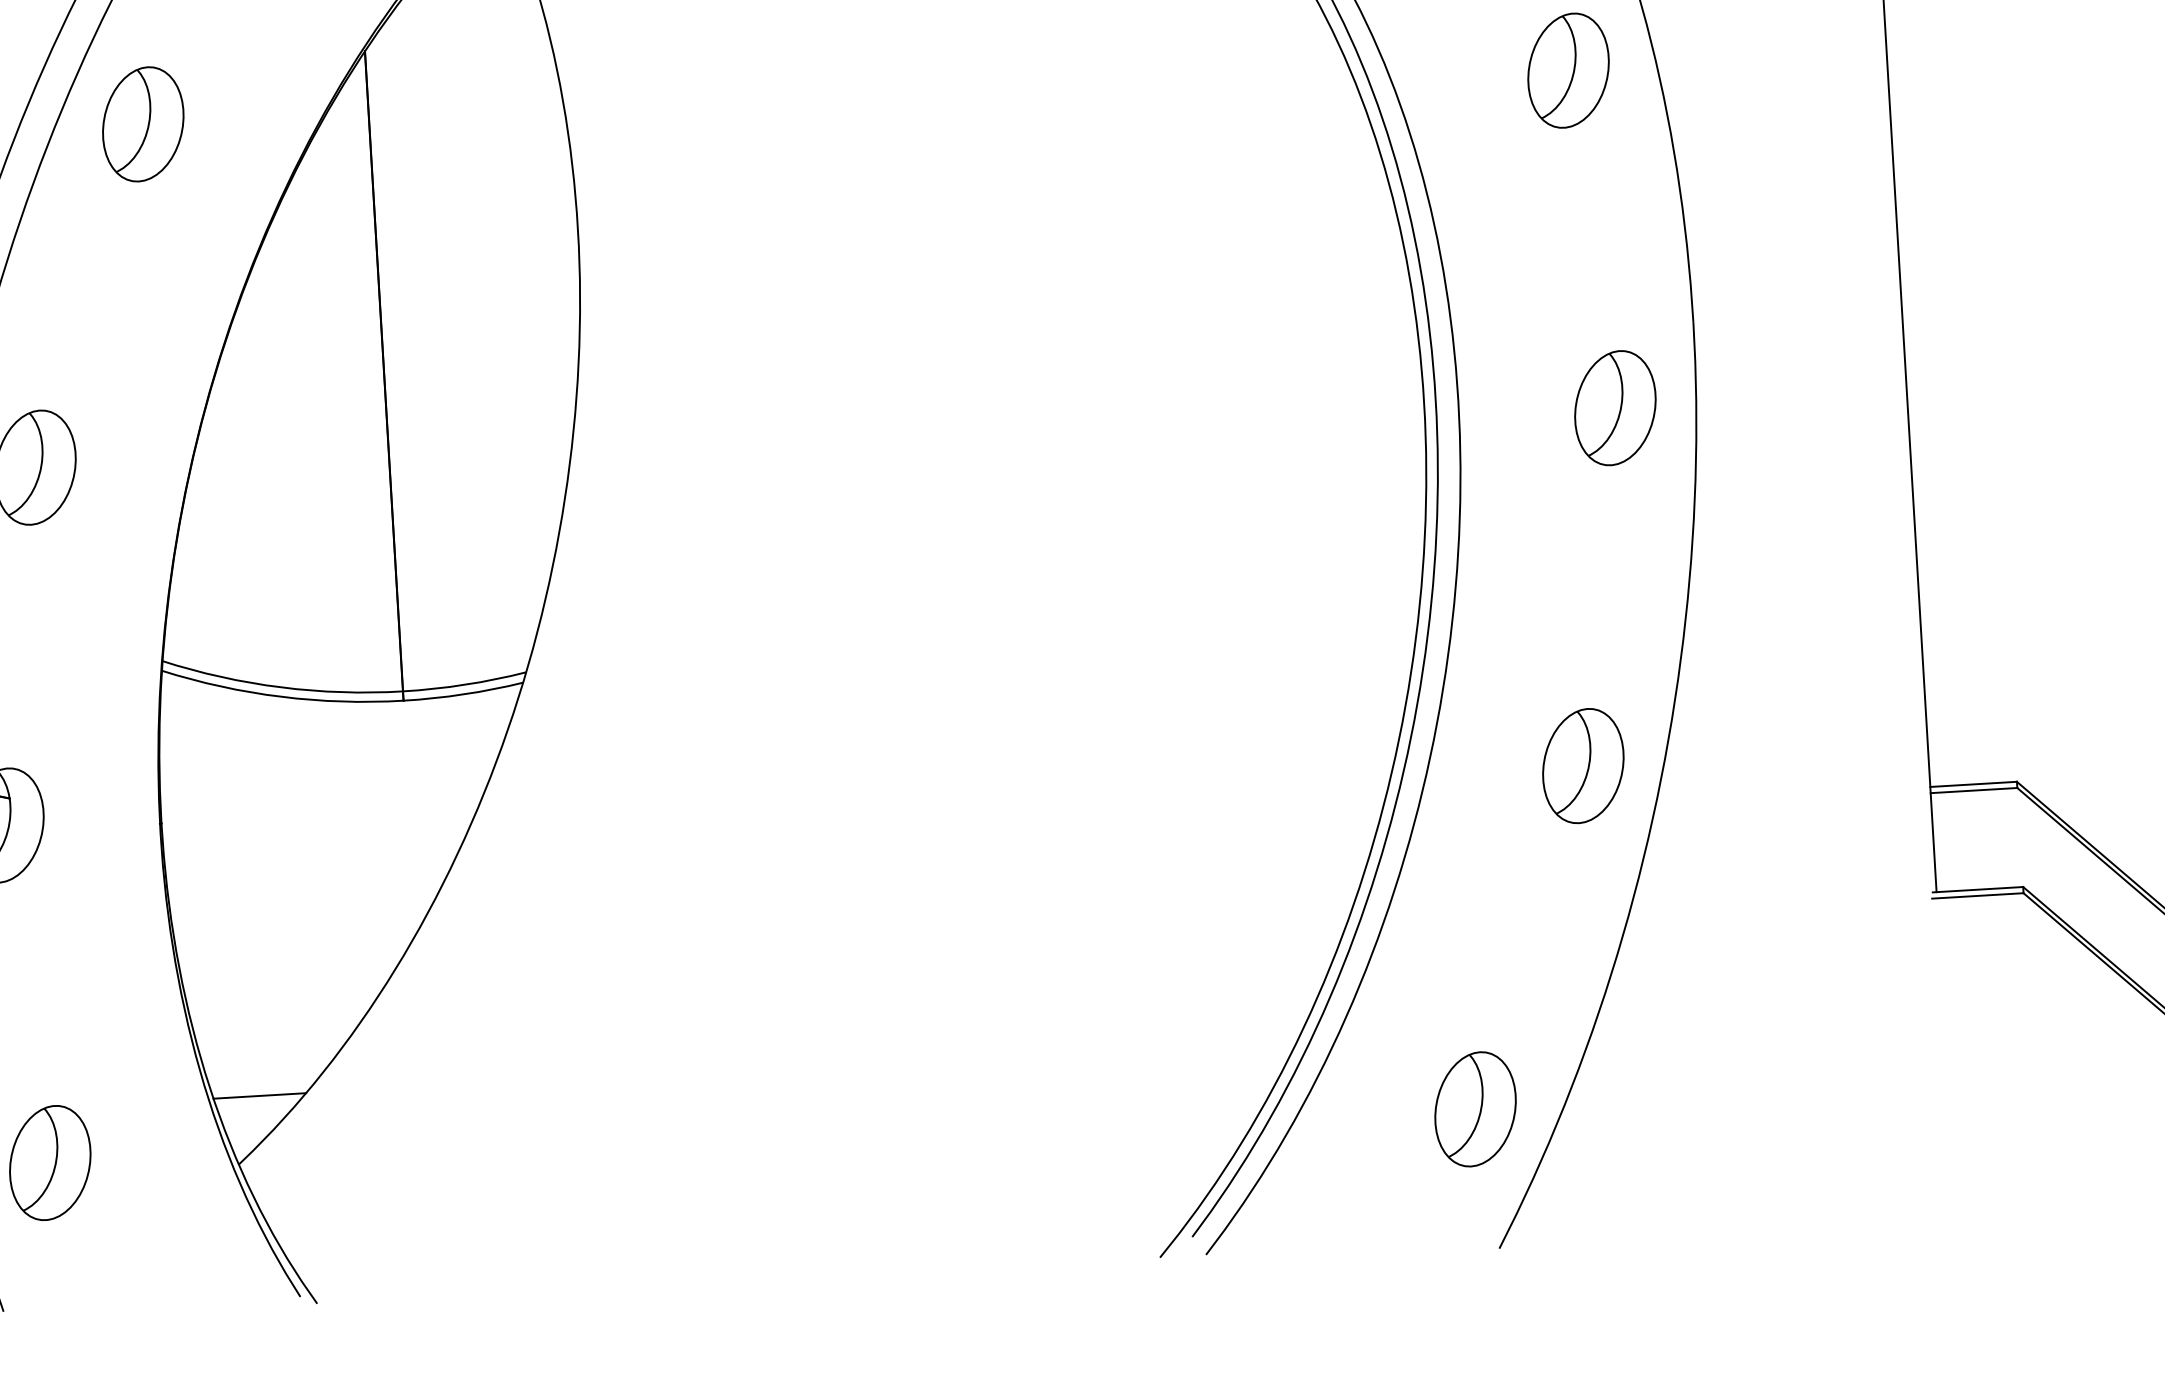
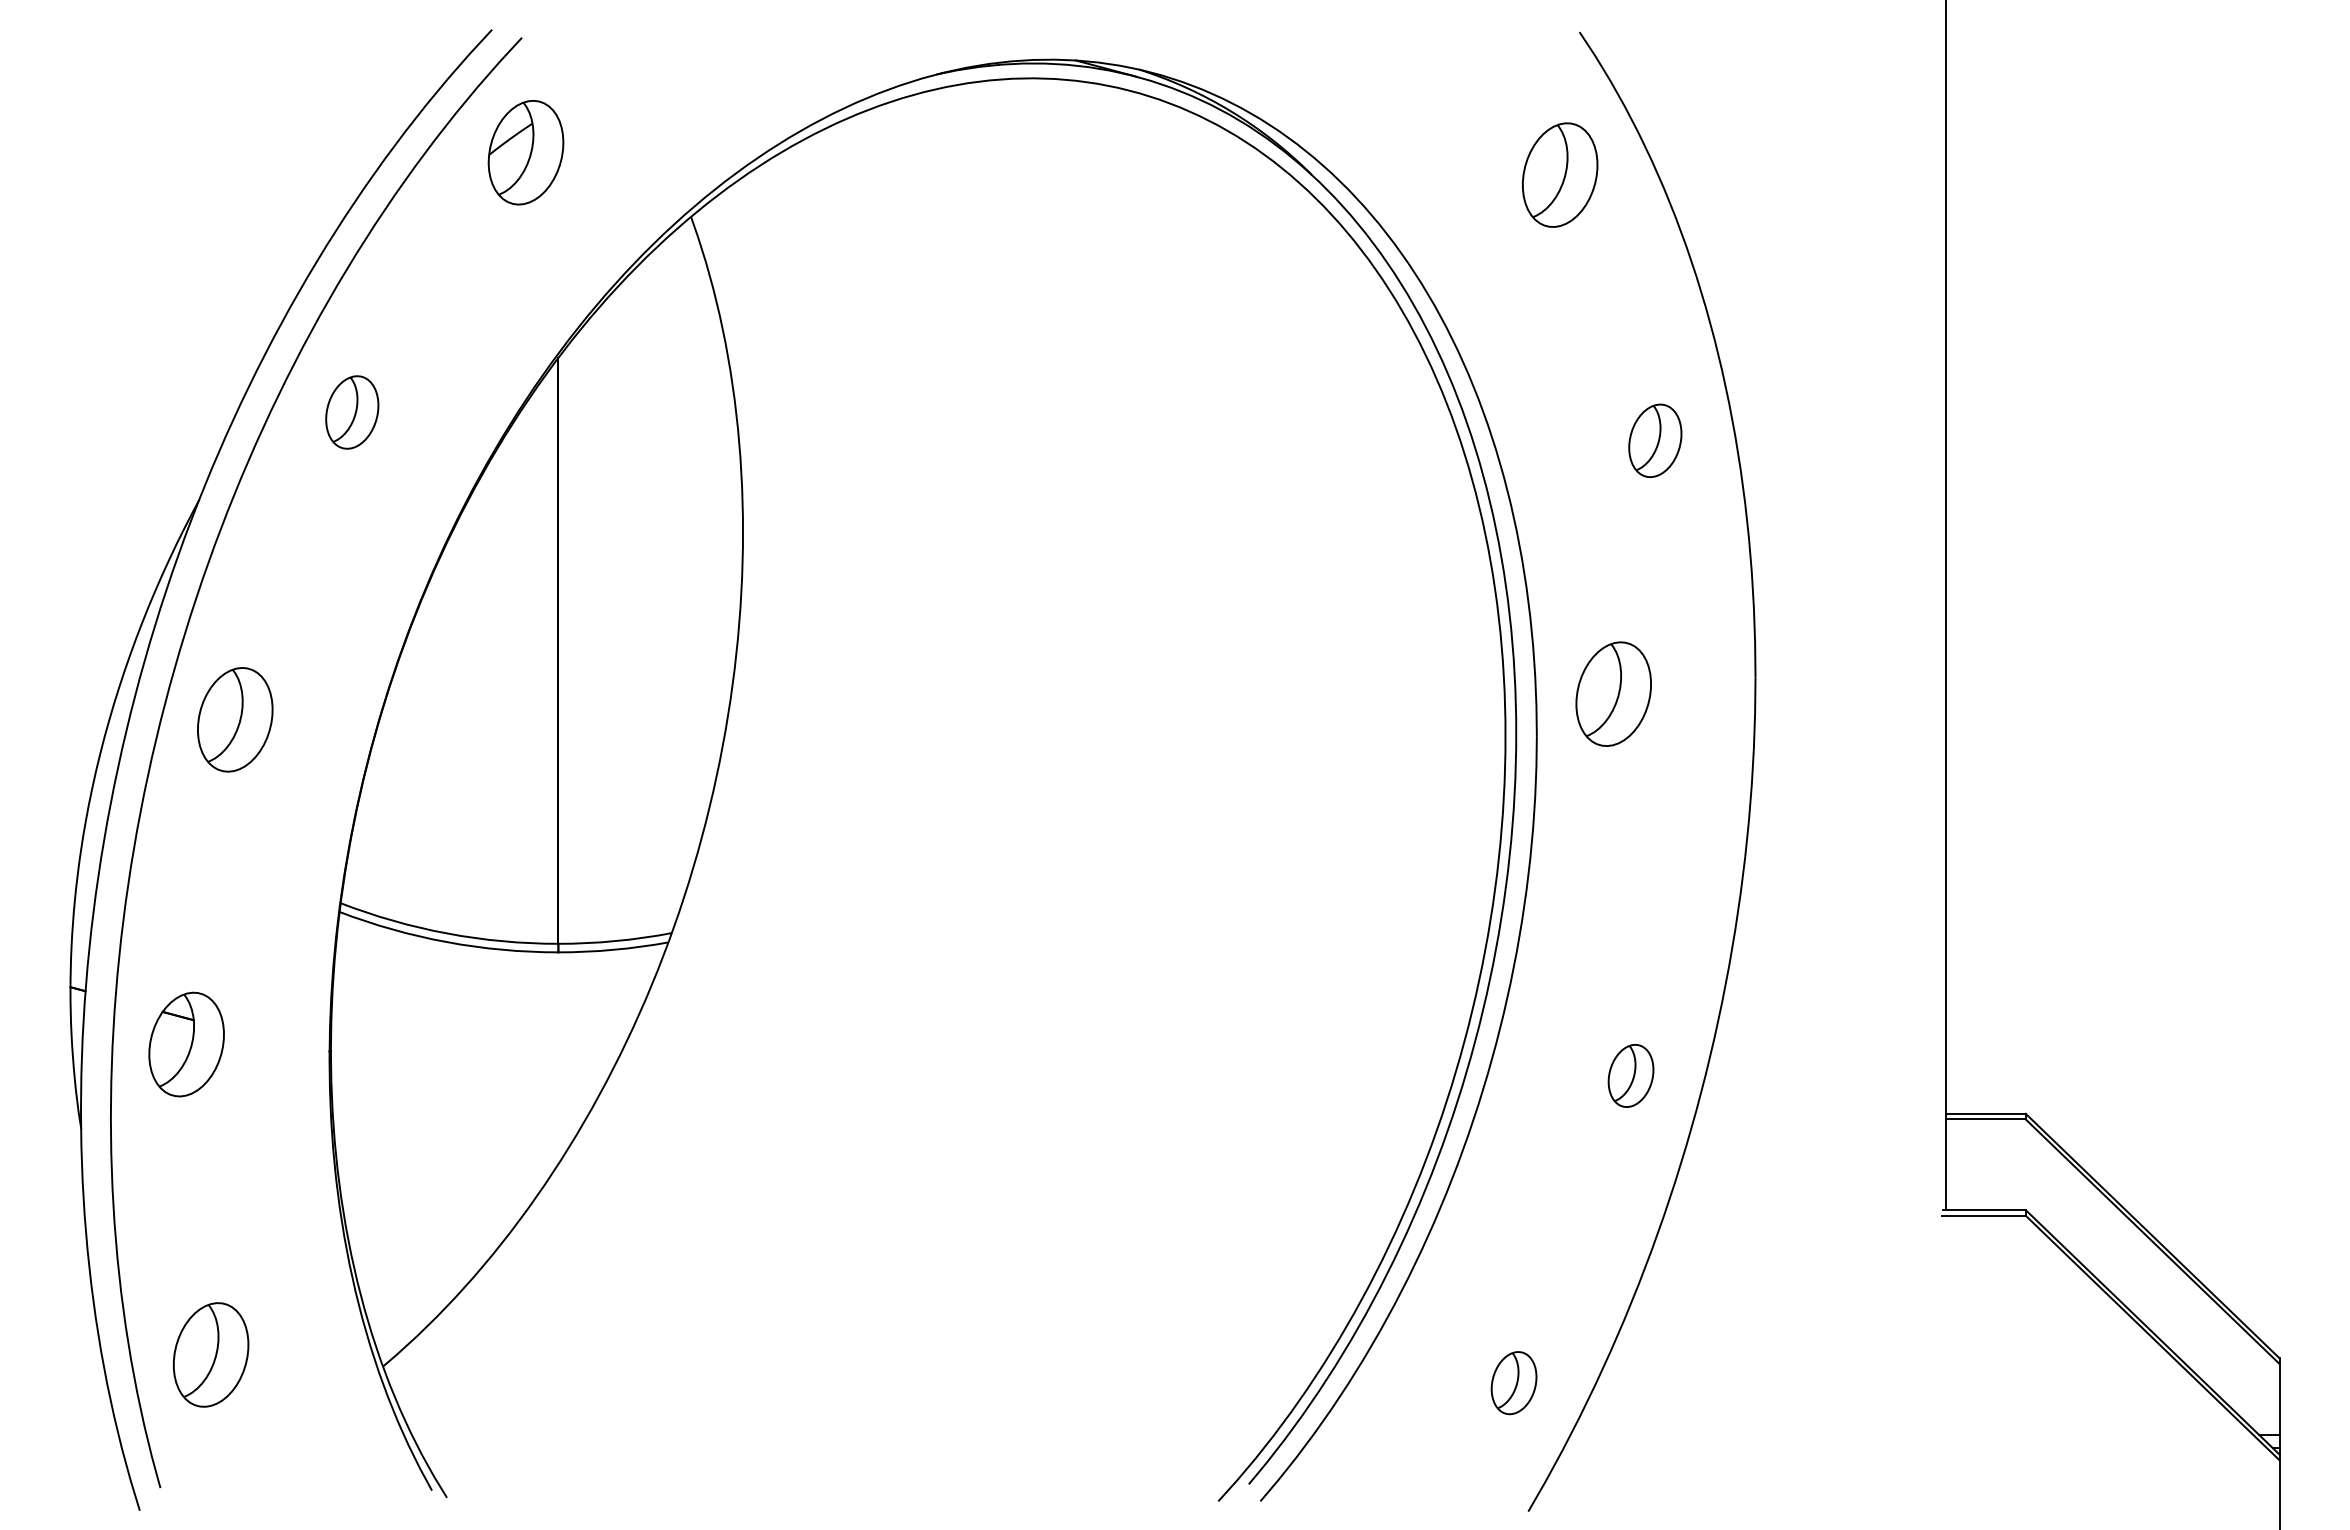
part: (1568, 70) -> (1655, 440), size x0.7
part: (143, 124) -> (352, 412), size x0.7
part: (1615, 407) -> (1613, 693), moved
part: (1582, 765) -> (1630, 1075), size x0.6
line: (259, 1096) -> (405, 1305), removed
part: (1474, 1108) -> (1513, 1382), size x0.6

